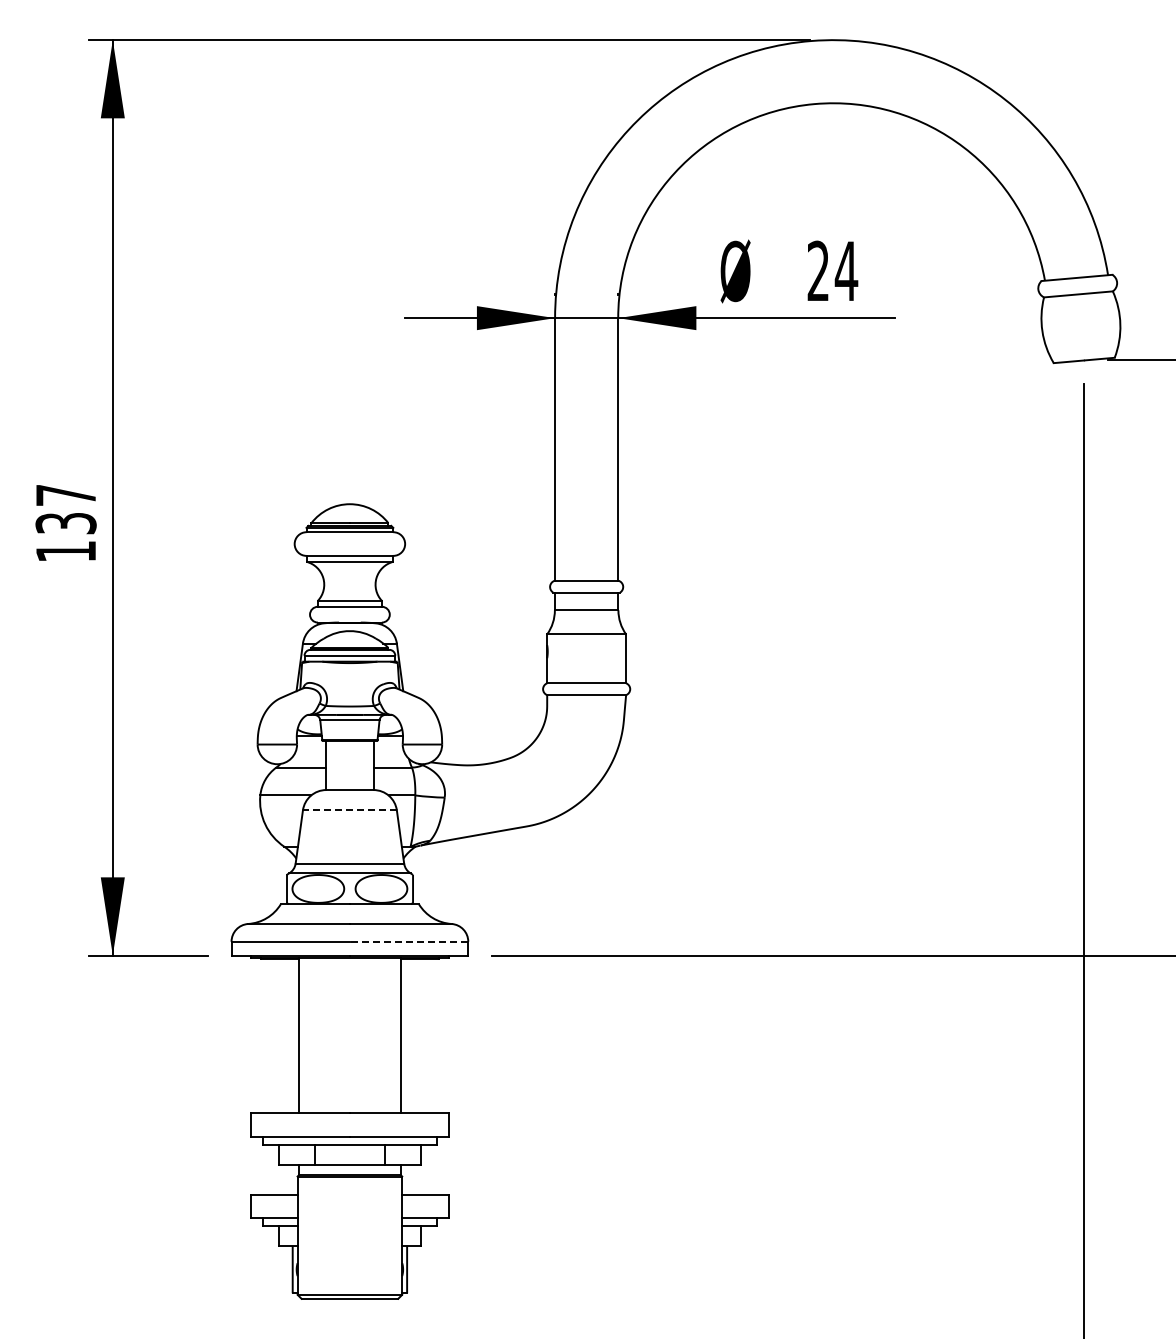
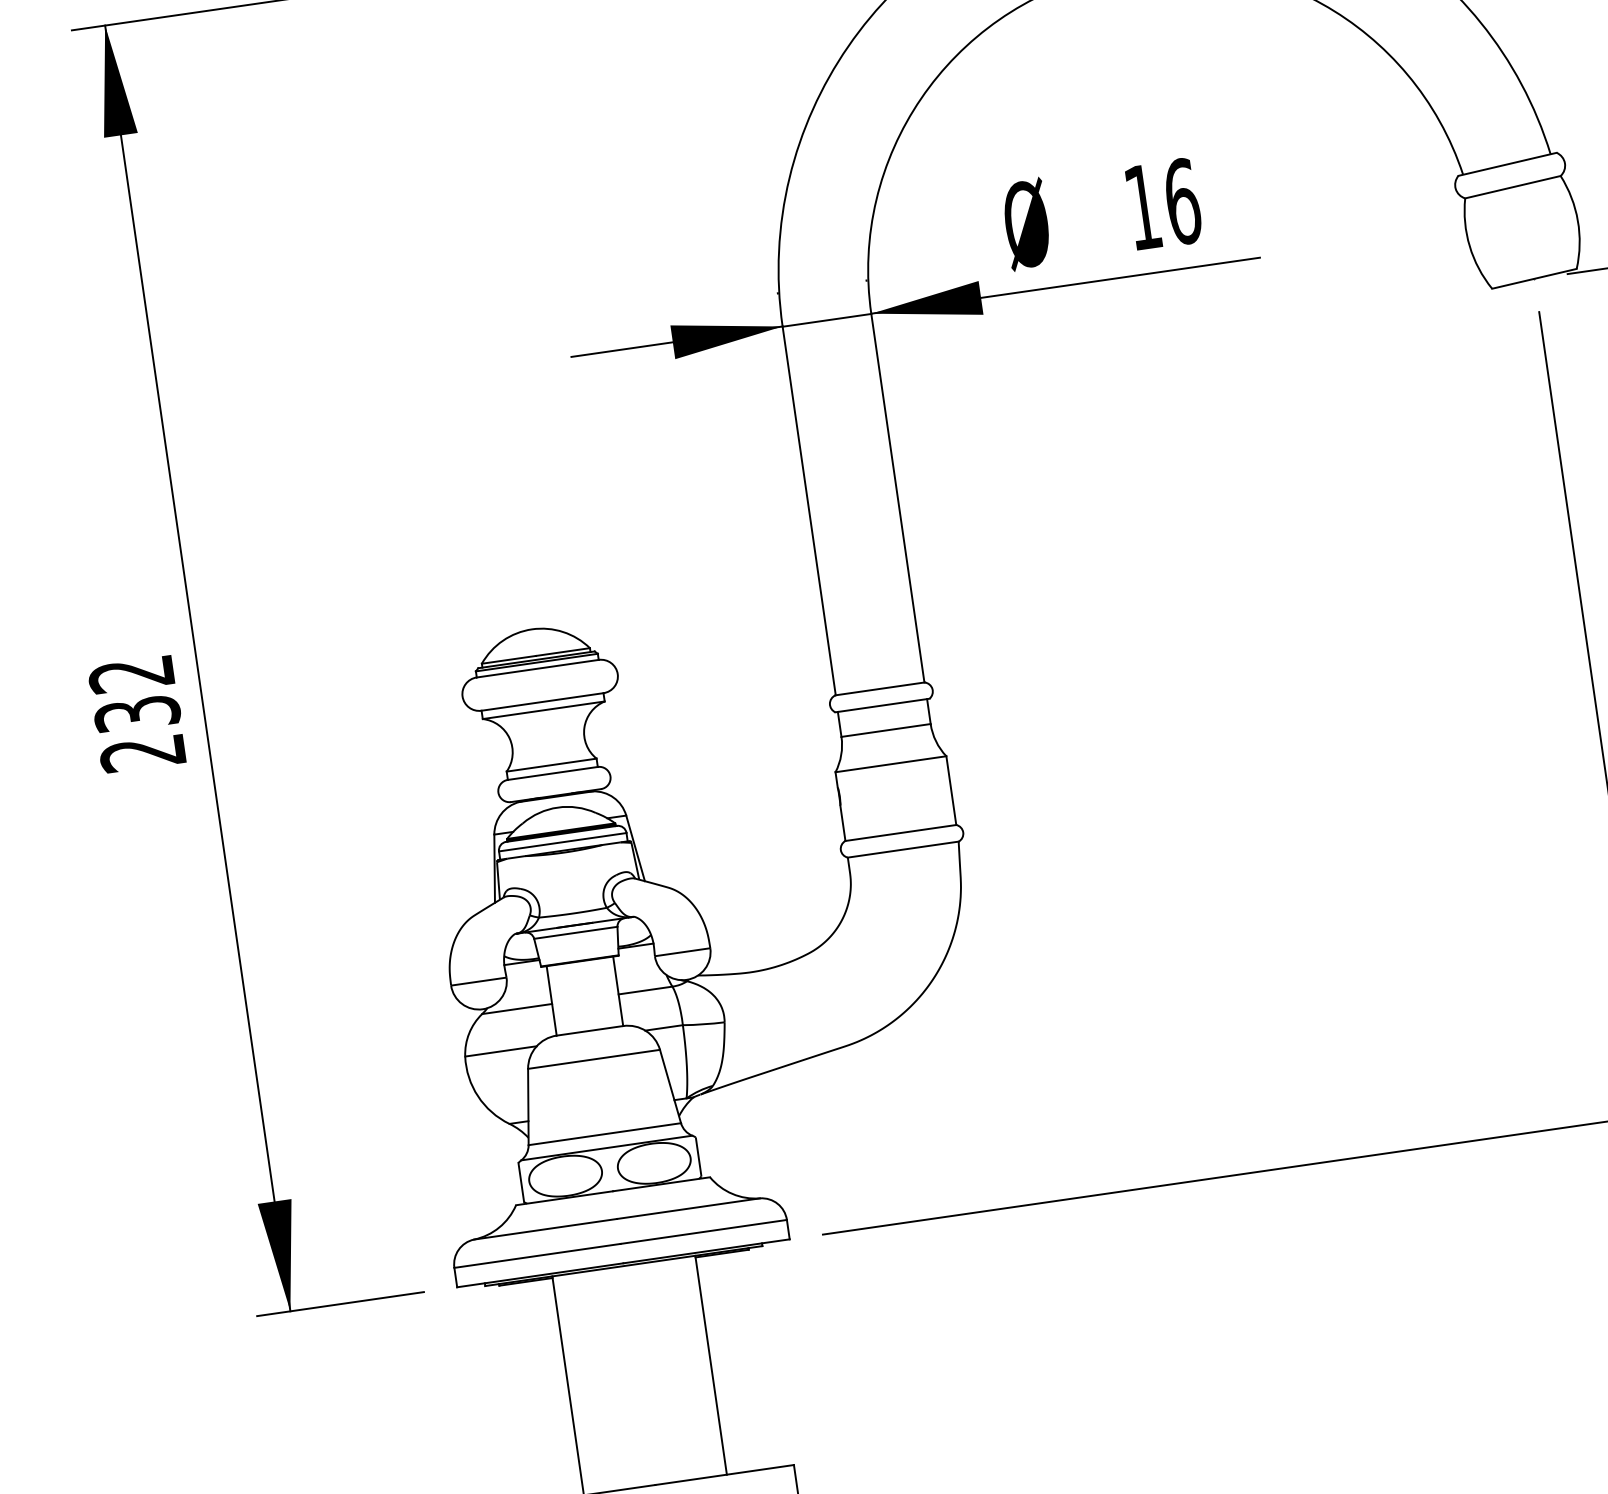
text: (832, 270) -> (1162, 203), 24 -> 16
text: (65, 523) -> (136, 714), 137 -> 232
line: (349, 810) -> (593, 1059), dashed -> solid
line: (408, 941) -> (702, 1231), dashed -> solid

